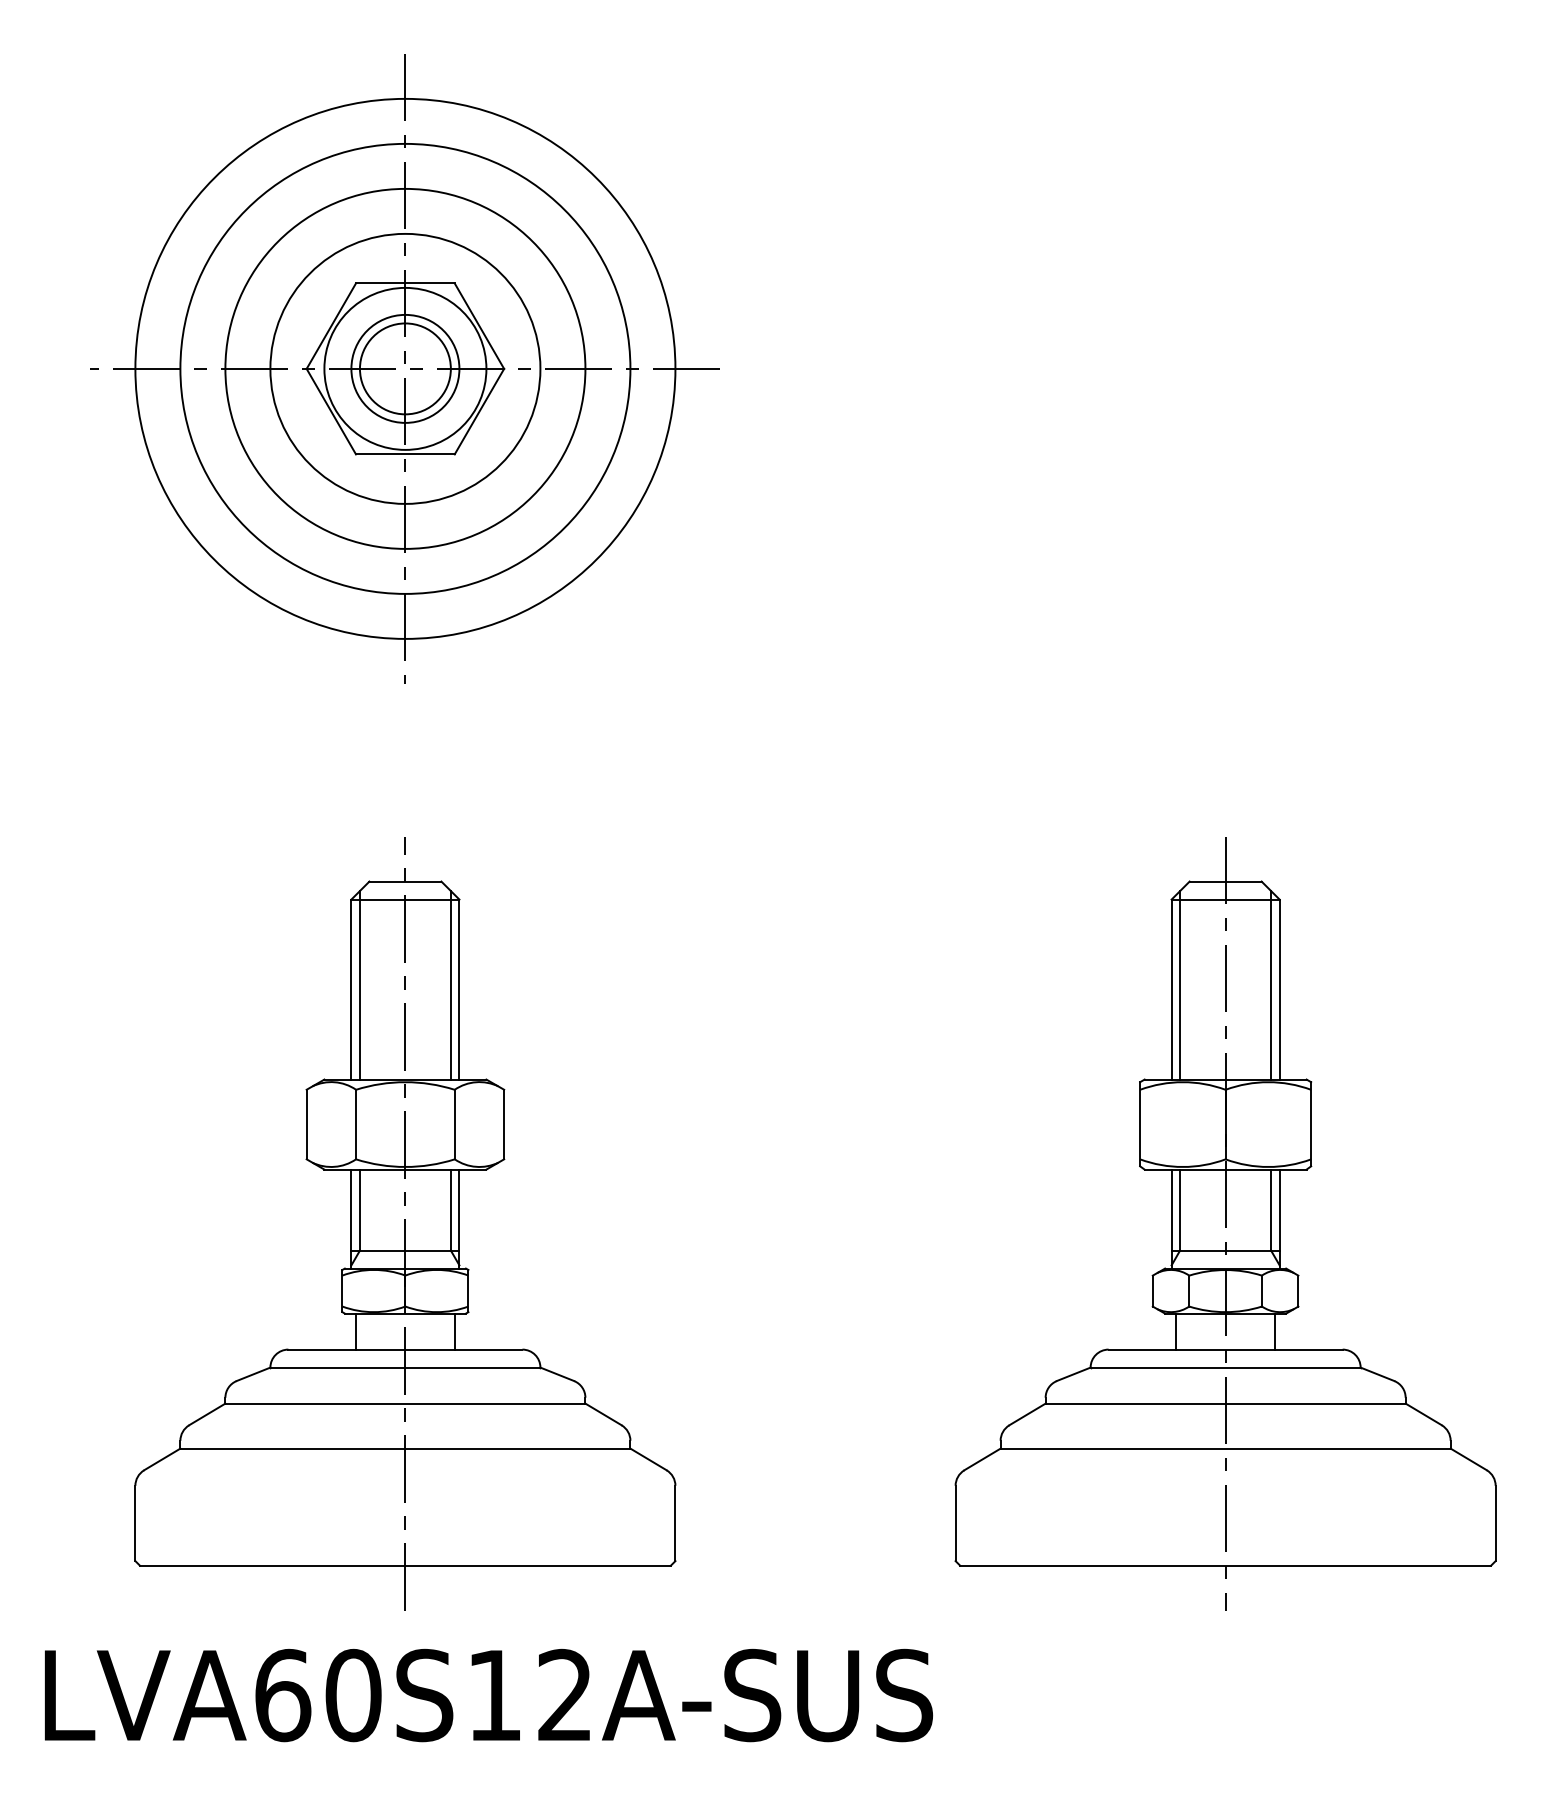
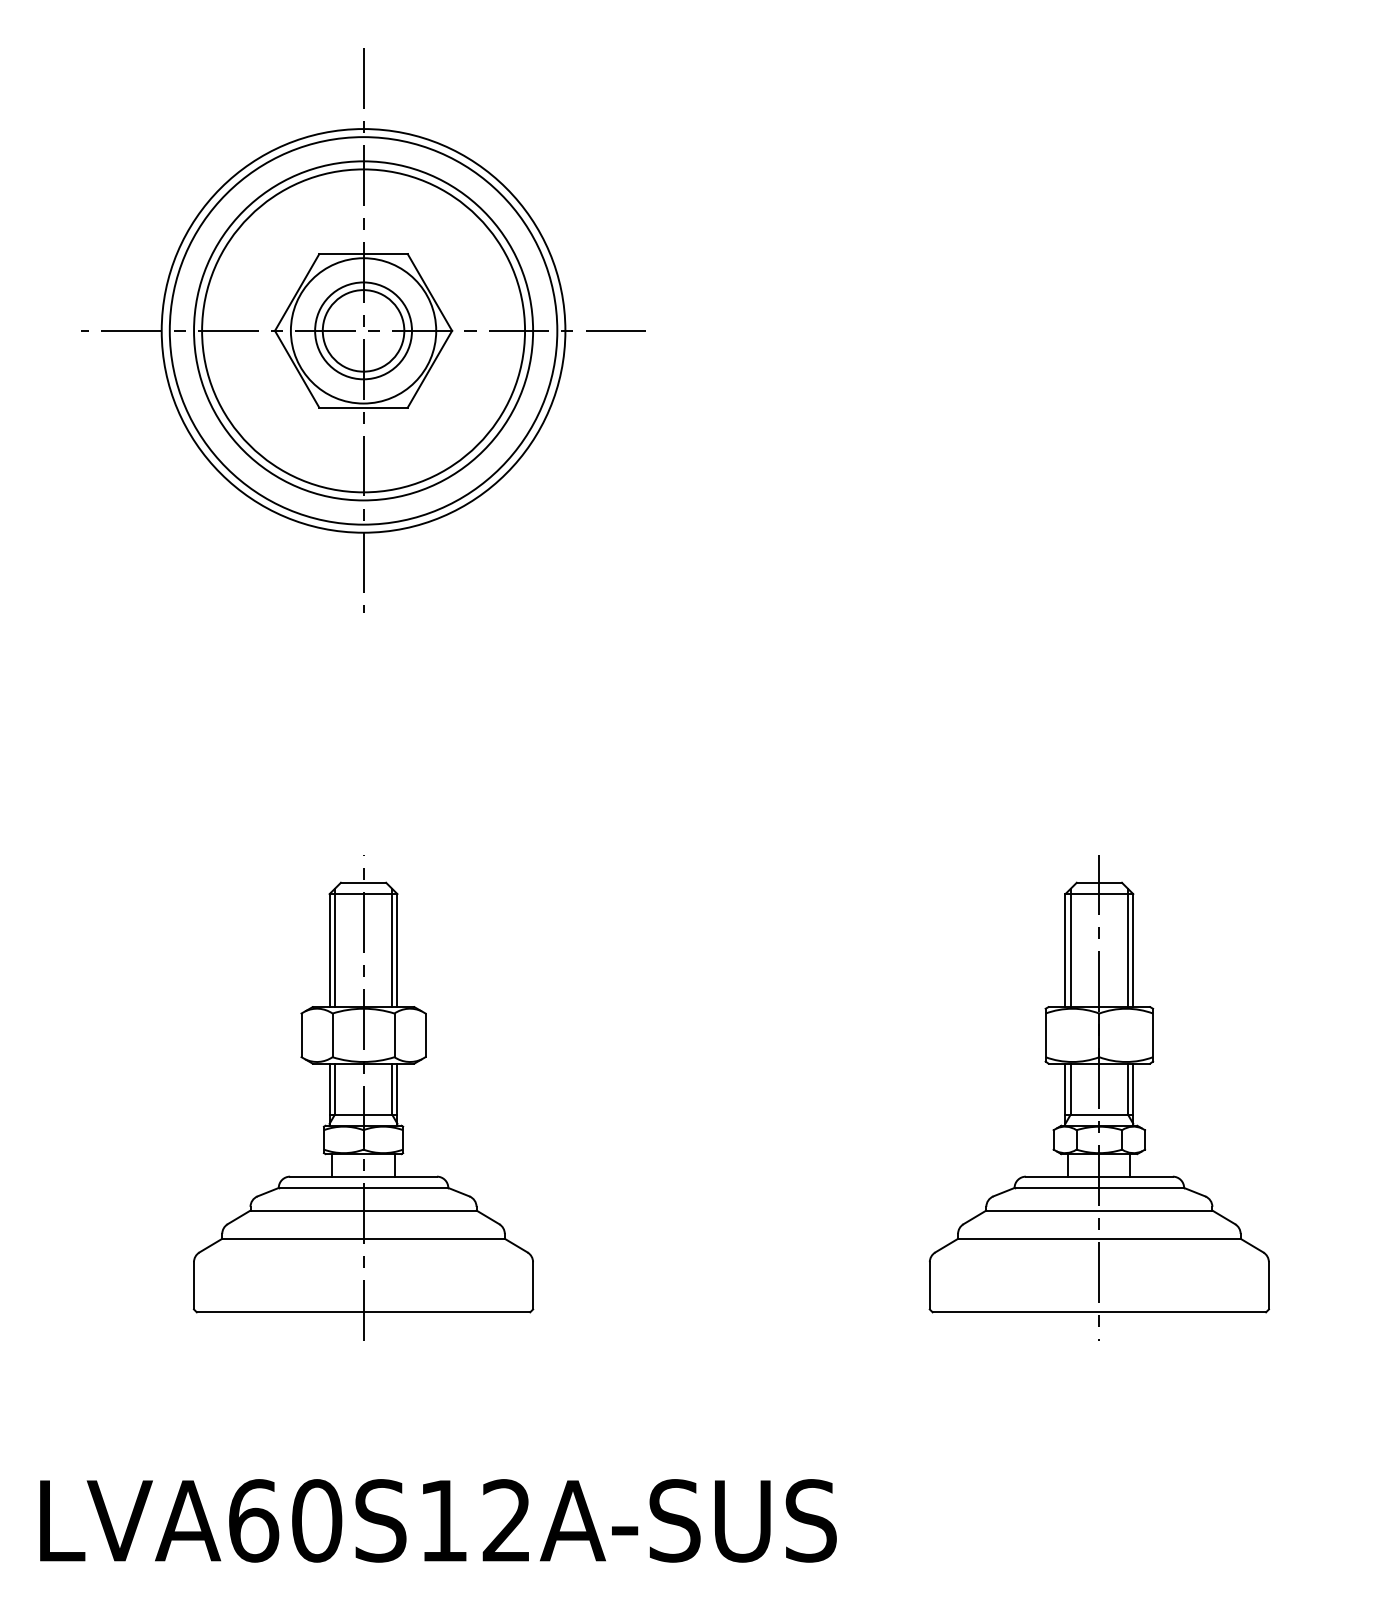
circle: (405, 368) -> (363, 330), size x0.7
circle: (405, 368) -> (363, 330), size x1.6
part: (405, 1223) -> (363, 1097), size x0.7
part: (1225, 1223) -> (1099, 1097), size x0.7

